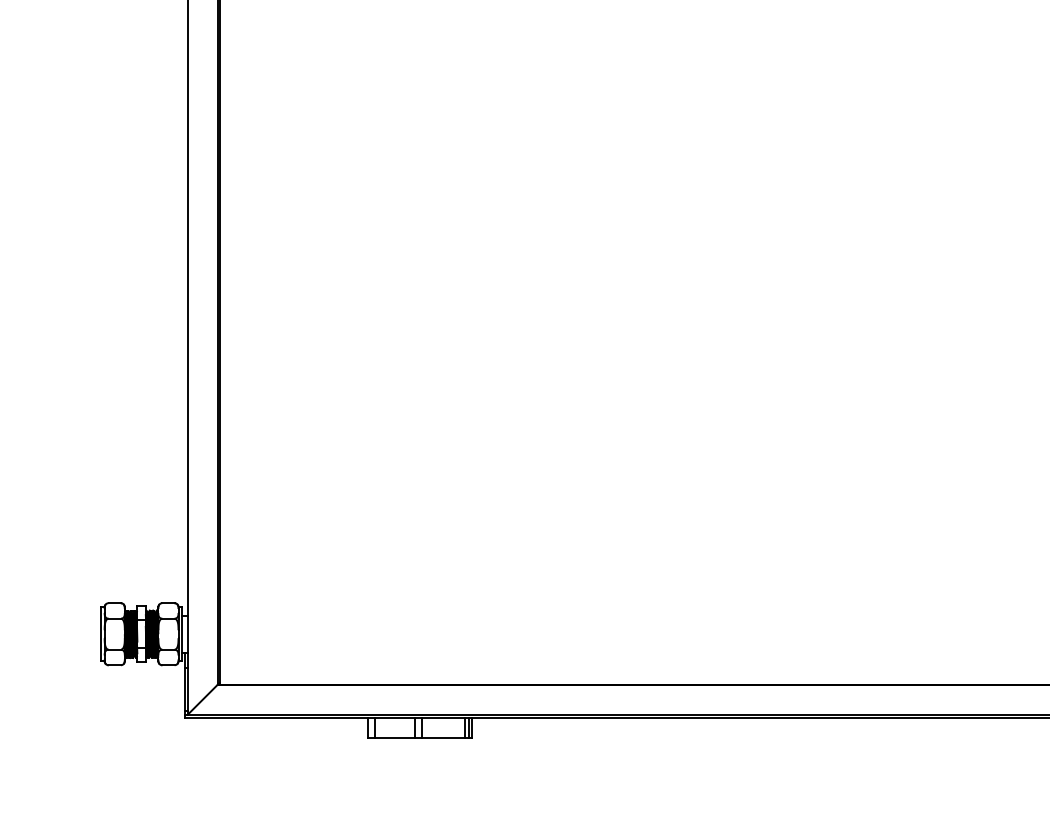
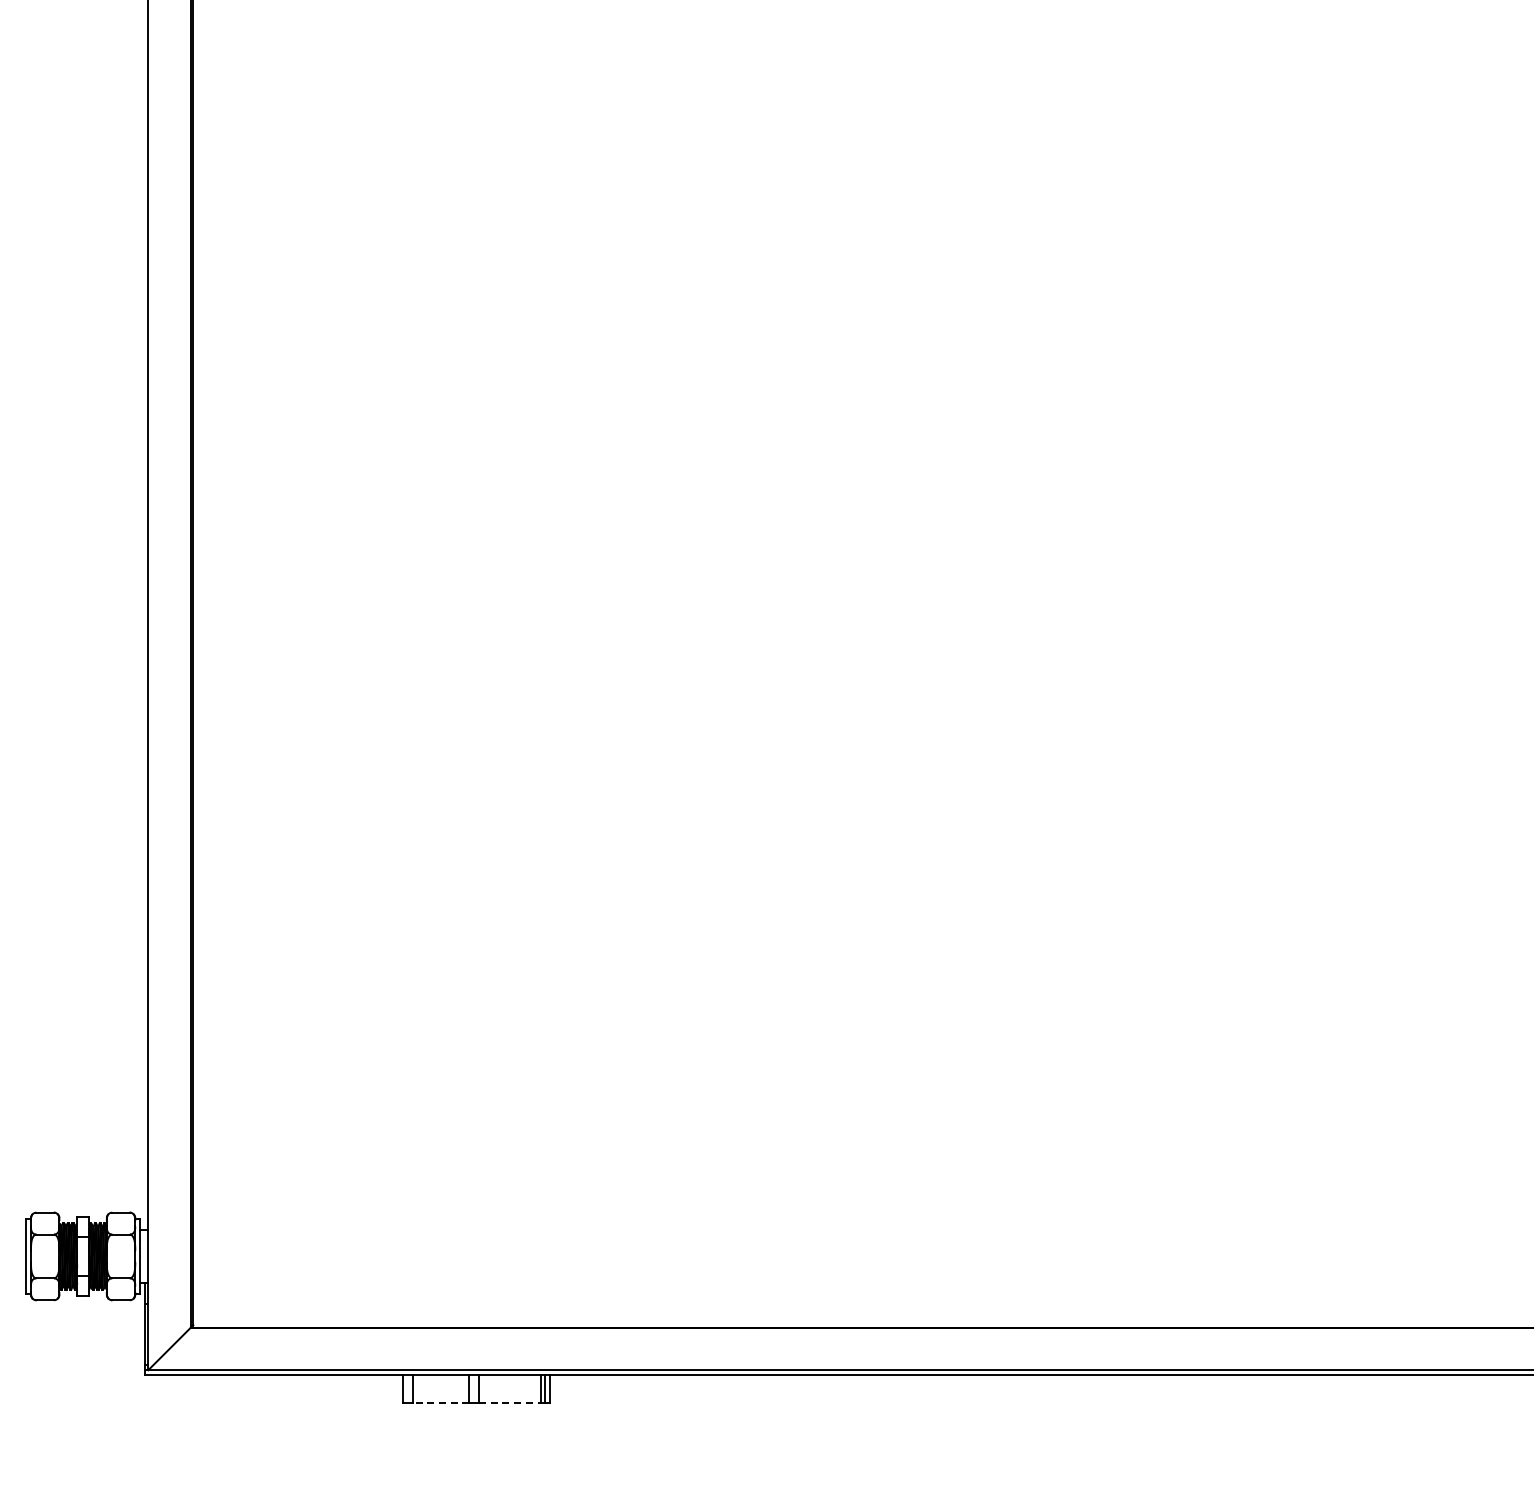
line: (394, 737) -> (440, 1402), solid -> dashed
line: (443, 737) -> (509, 1402), solid -> dashed

